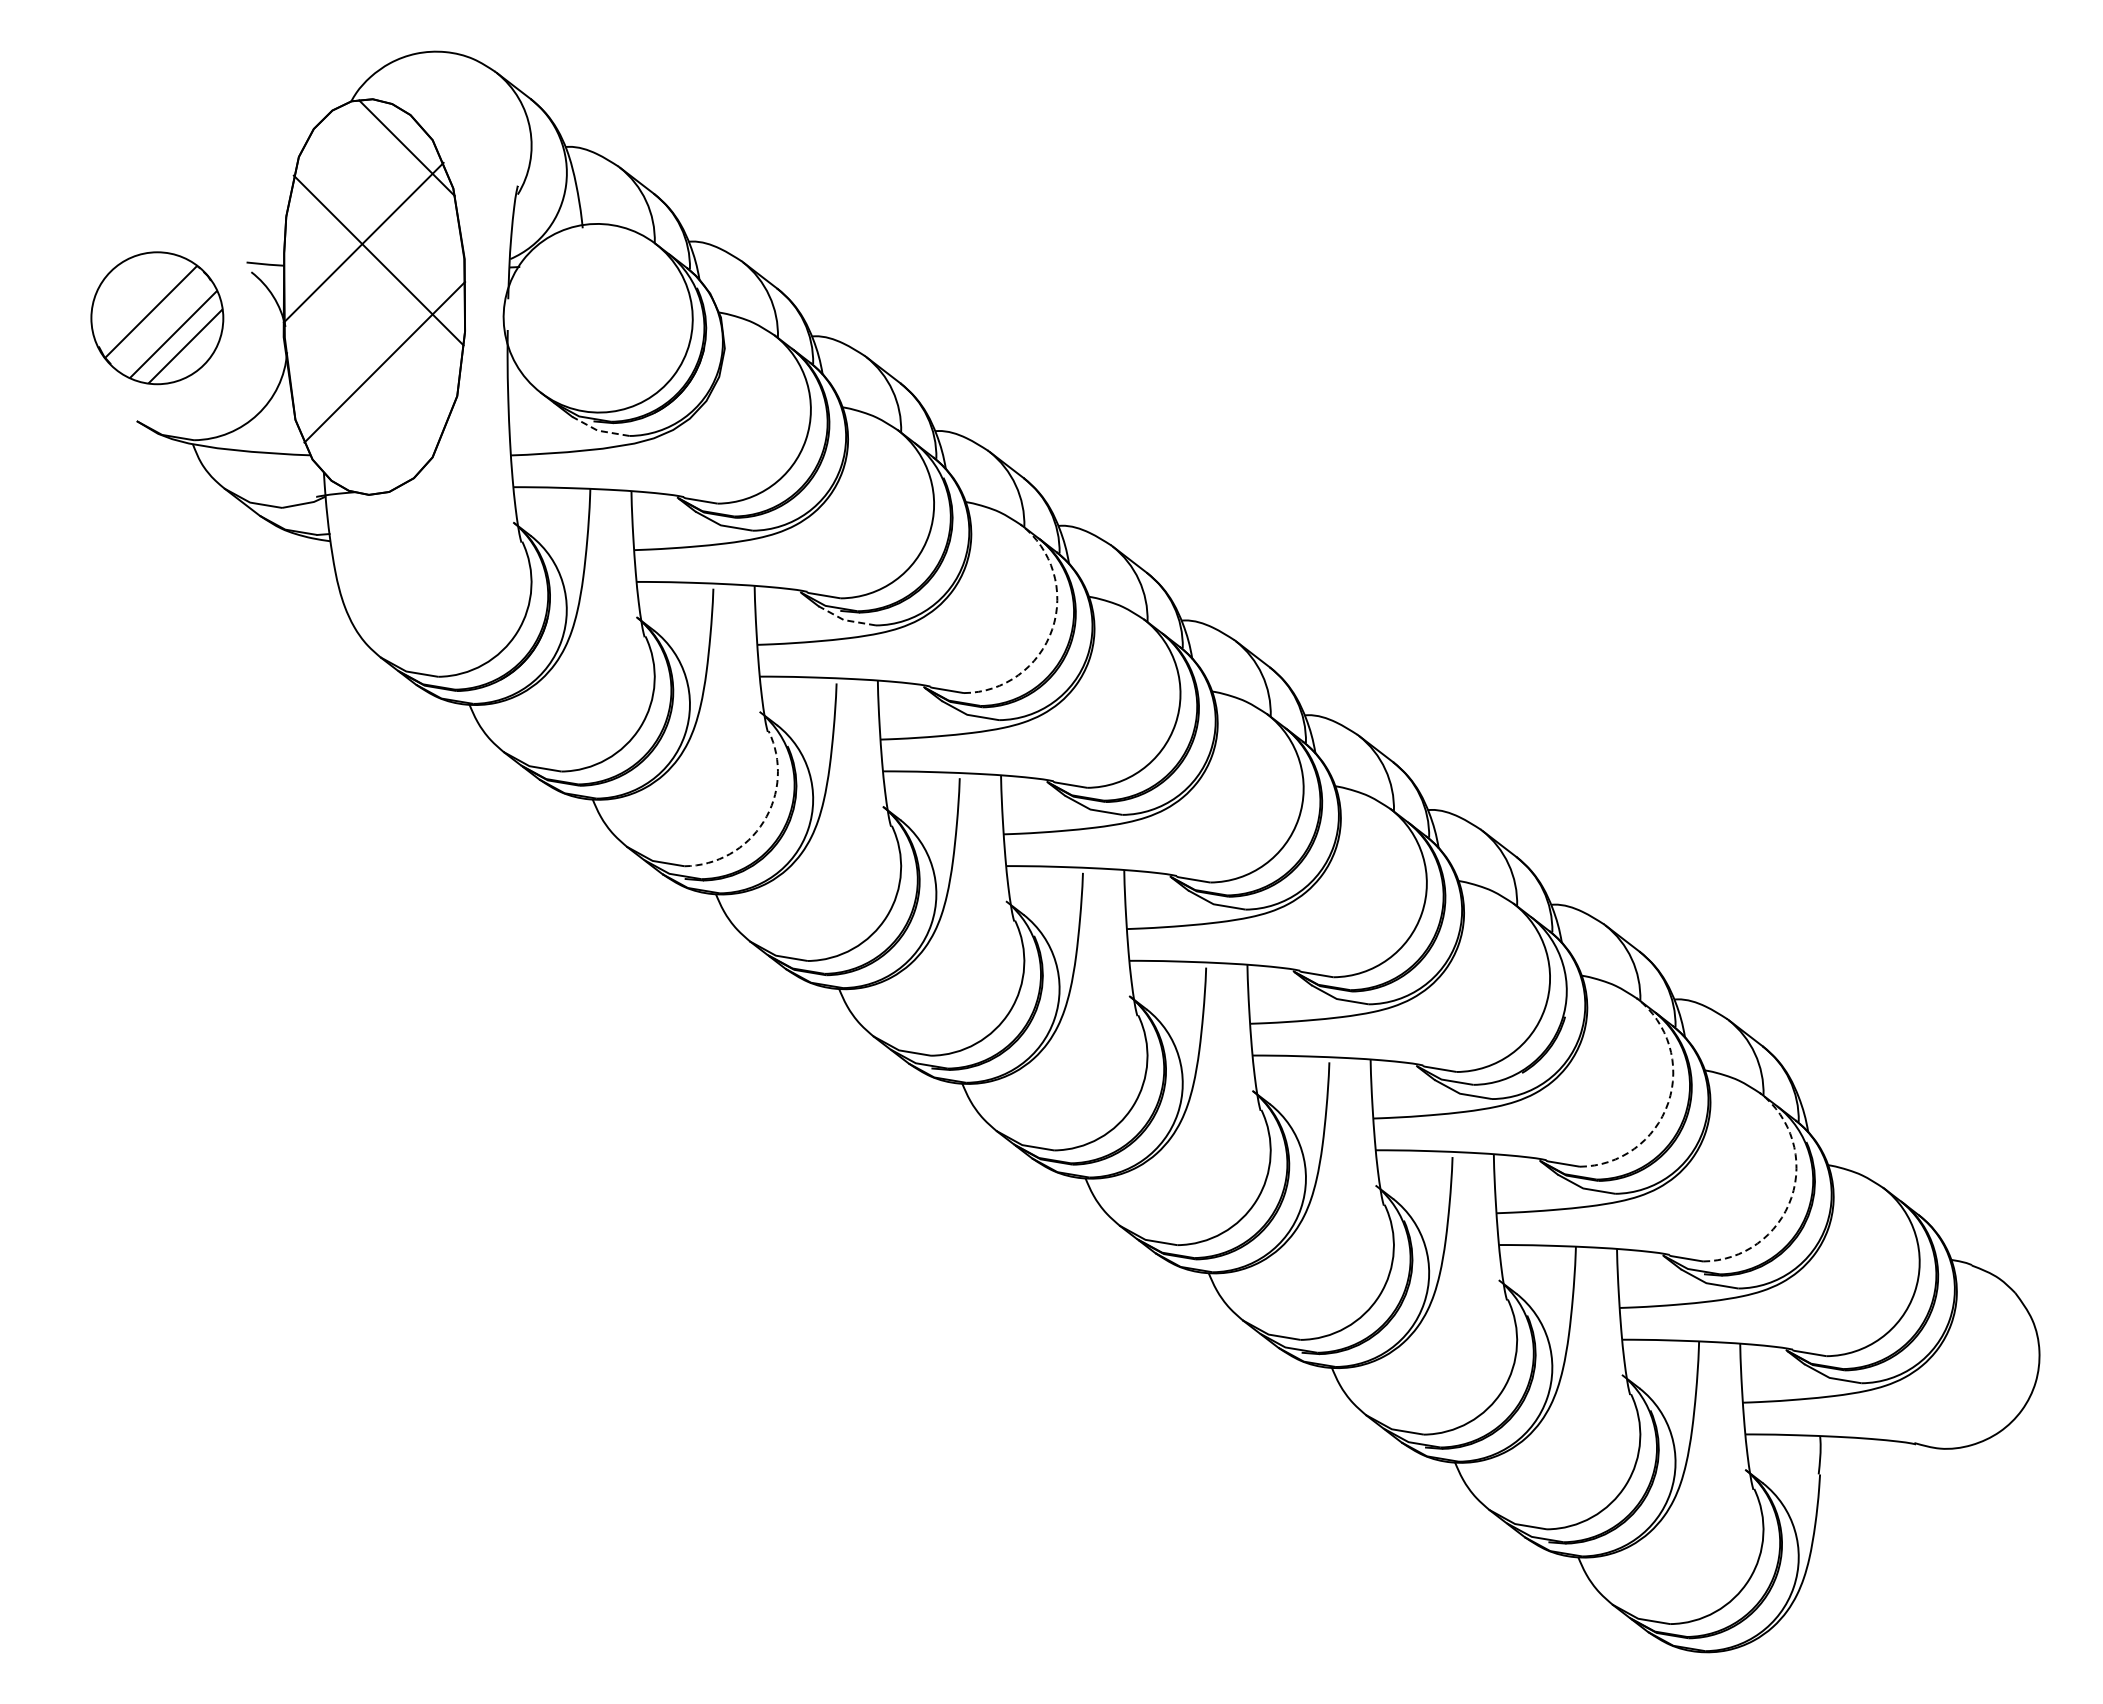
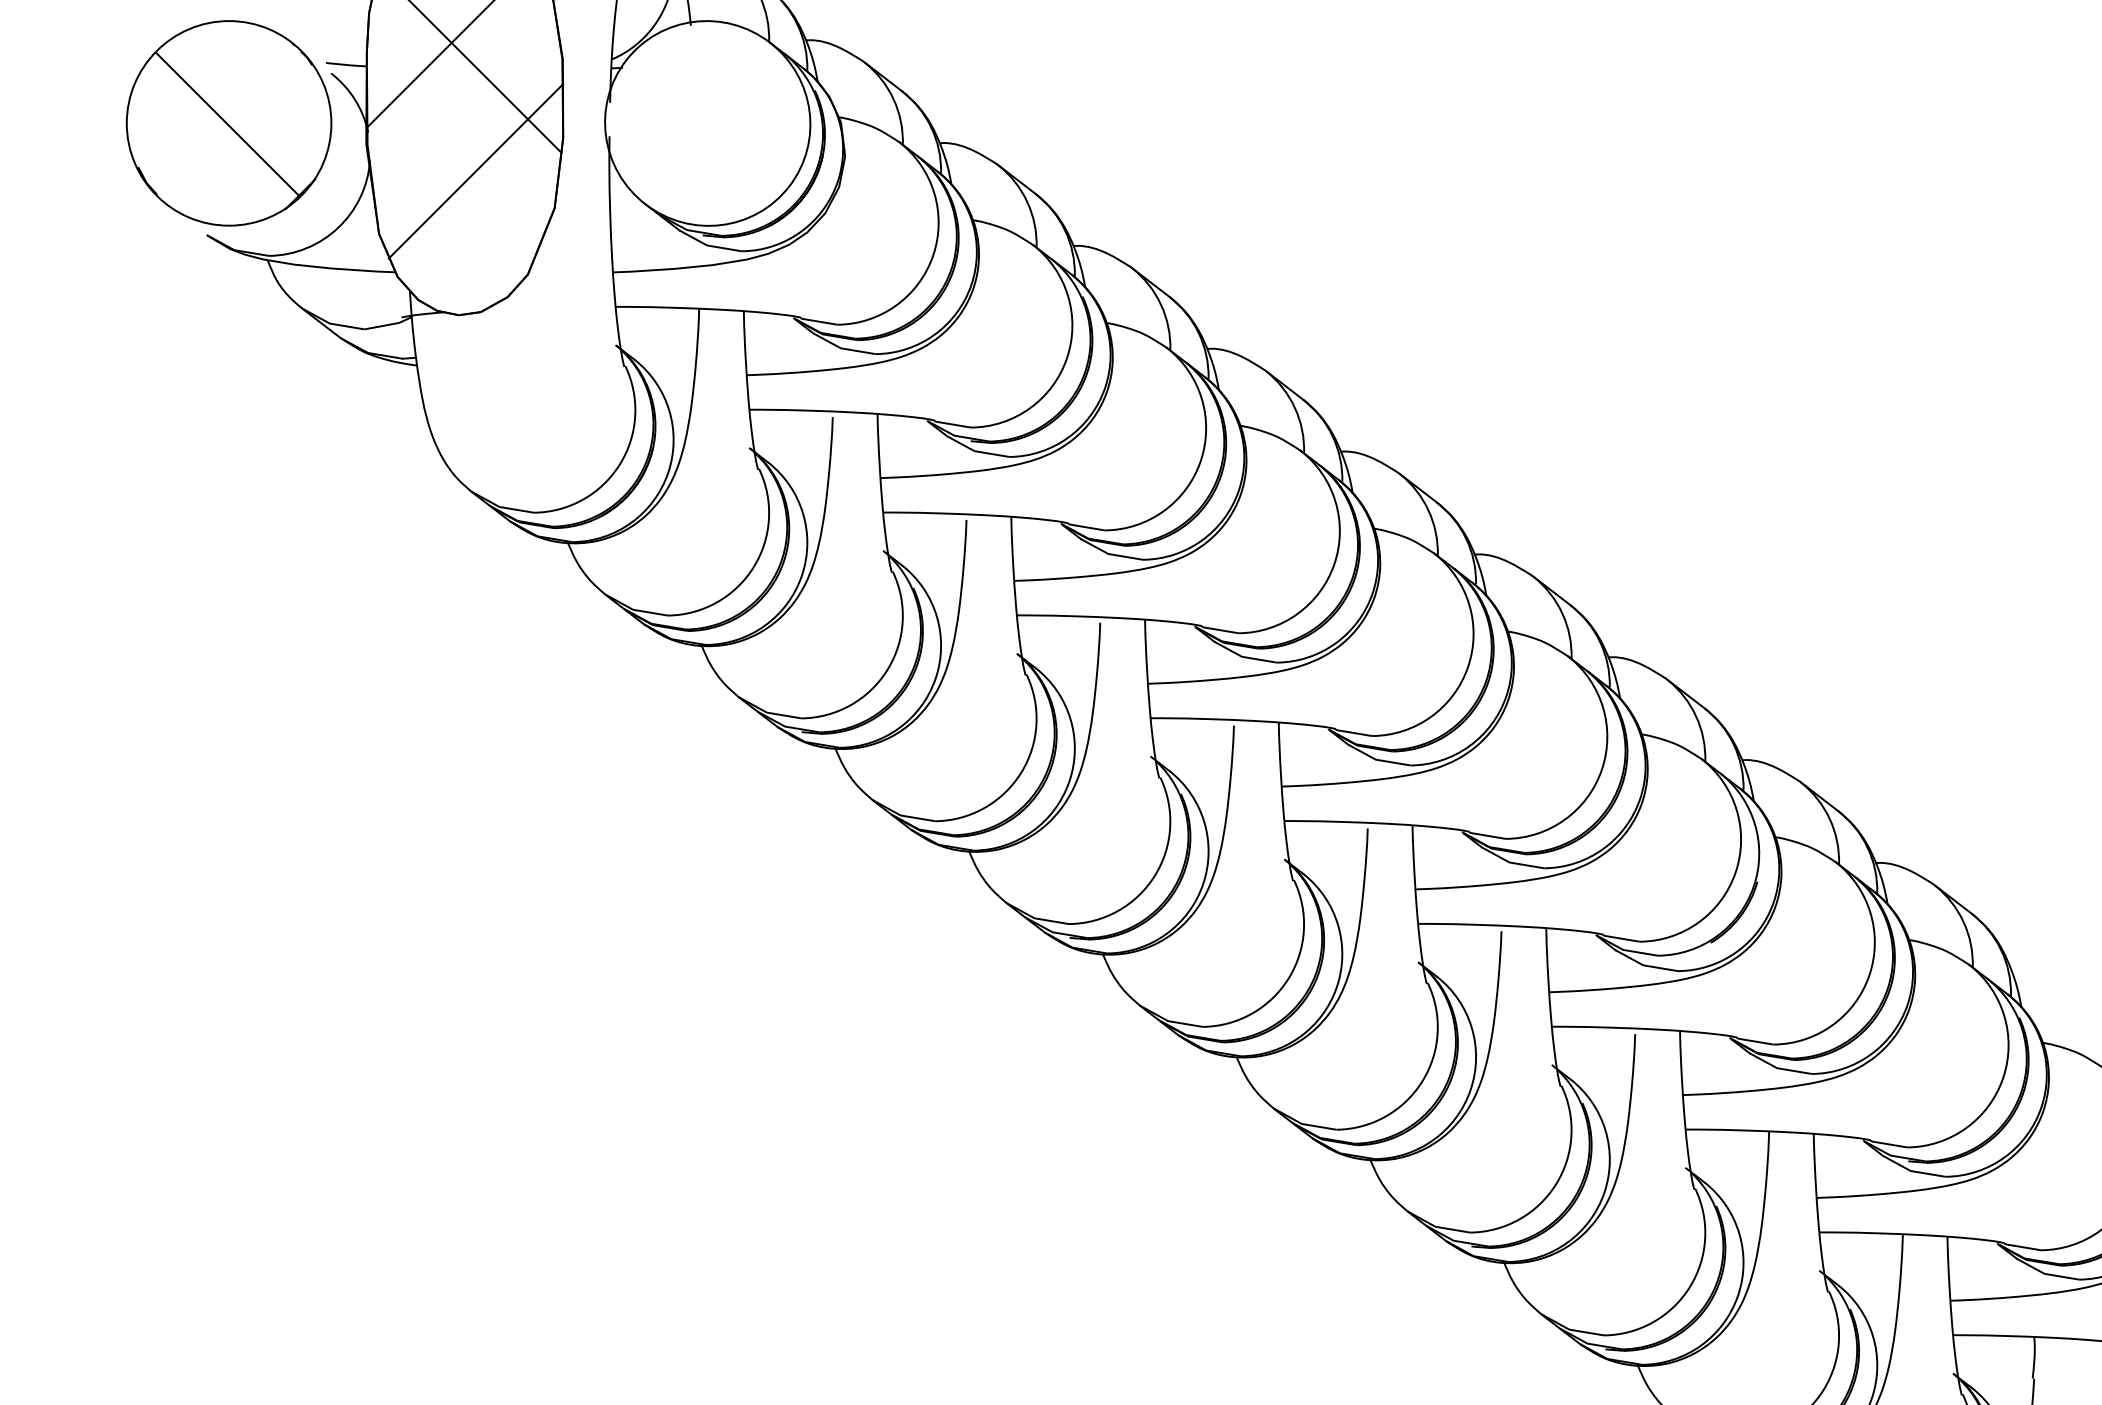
part: (157, 318) -> (229, 123), size x1.43
line: (598, 430) -> (708, 245), dashed -> solid
line: (844, 620) -> (975, 451), dashed -> solid
arc: (1052, 629) -> (1200, 461), dashed -> solid
arc: (763, 821) -> (887, 669), dashed -> solid
arc: (1668, 1102) -> (1869, 974), dashed -> solid
arc: (1791, 1197) -> (2003, 1077), dashed -> solid

